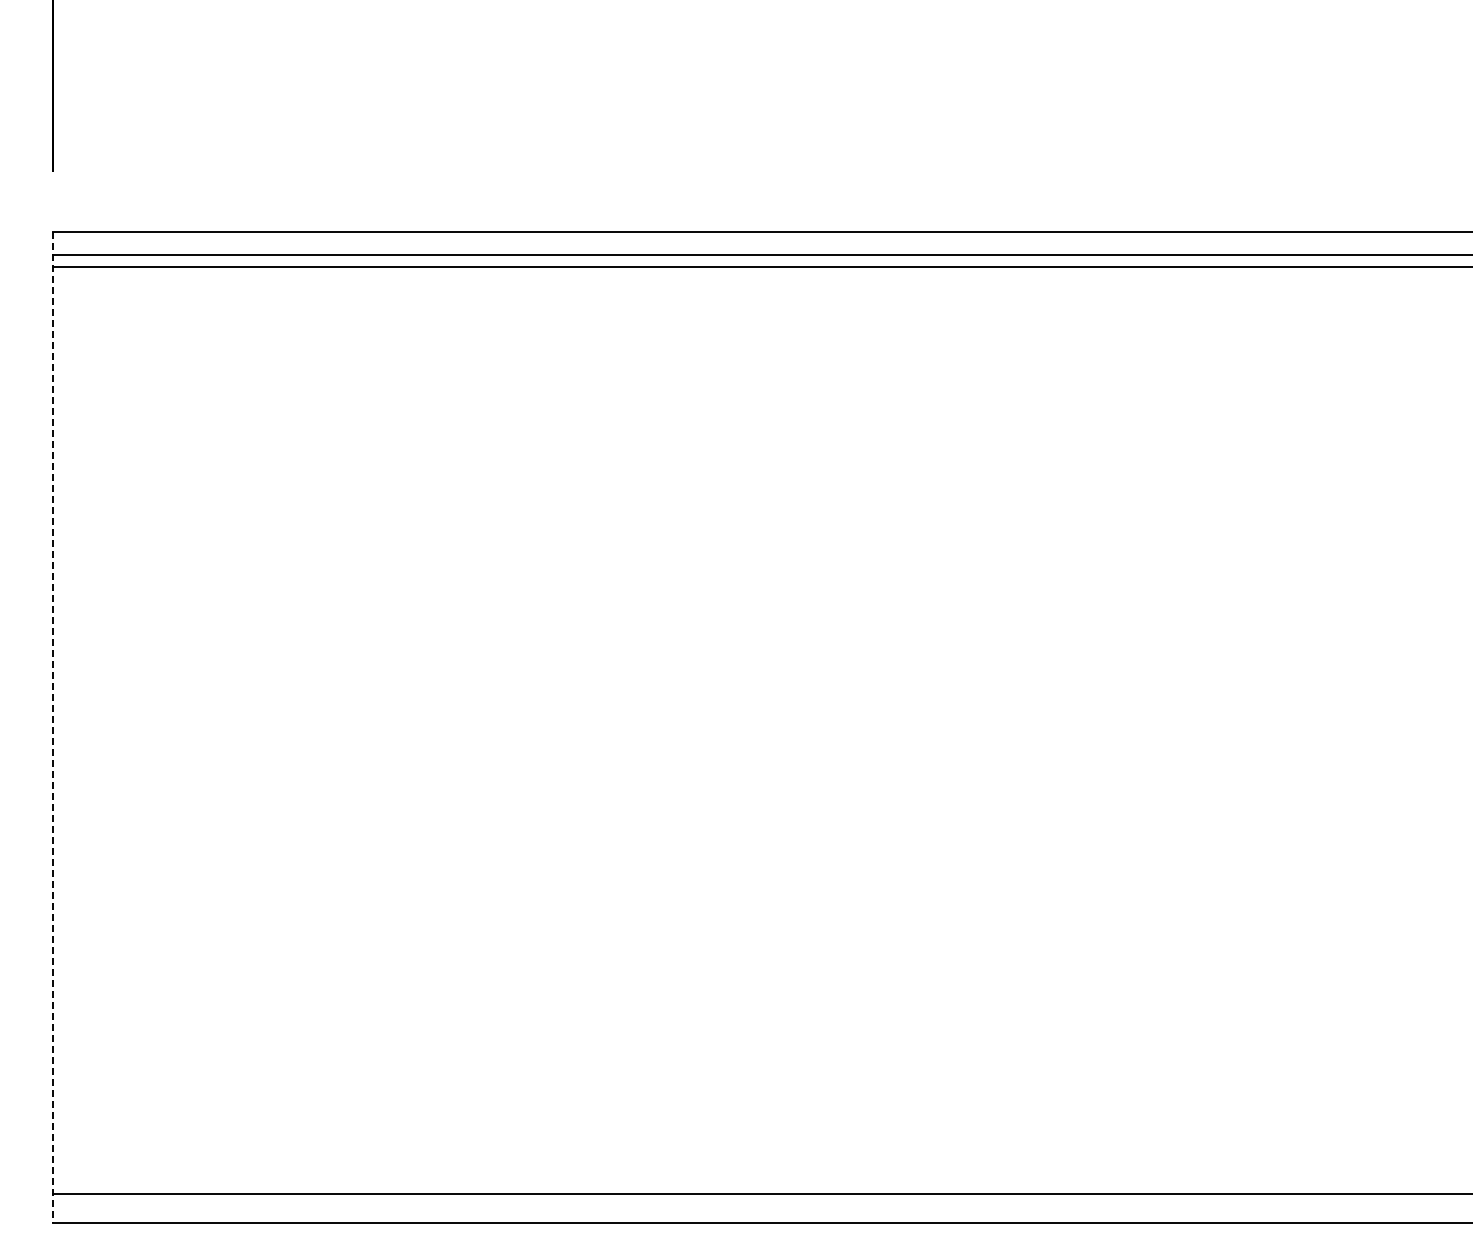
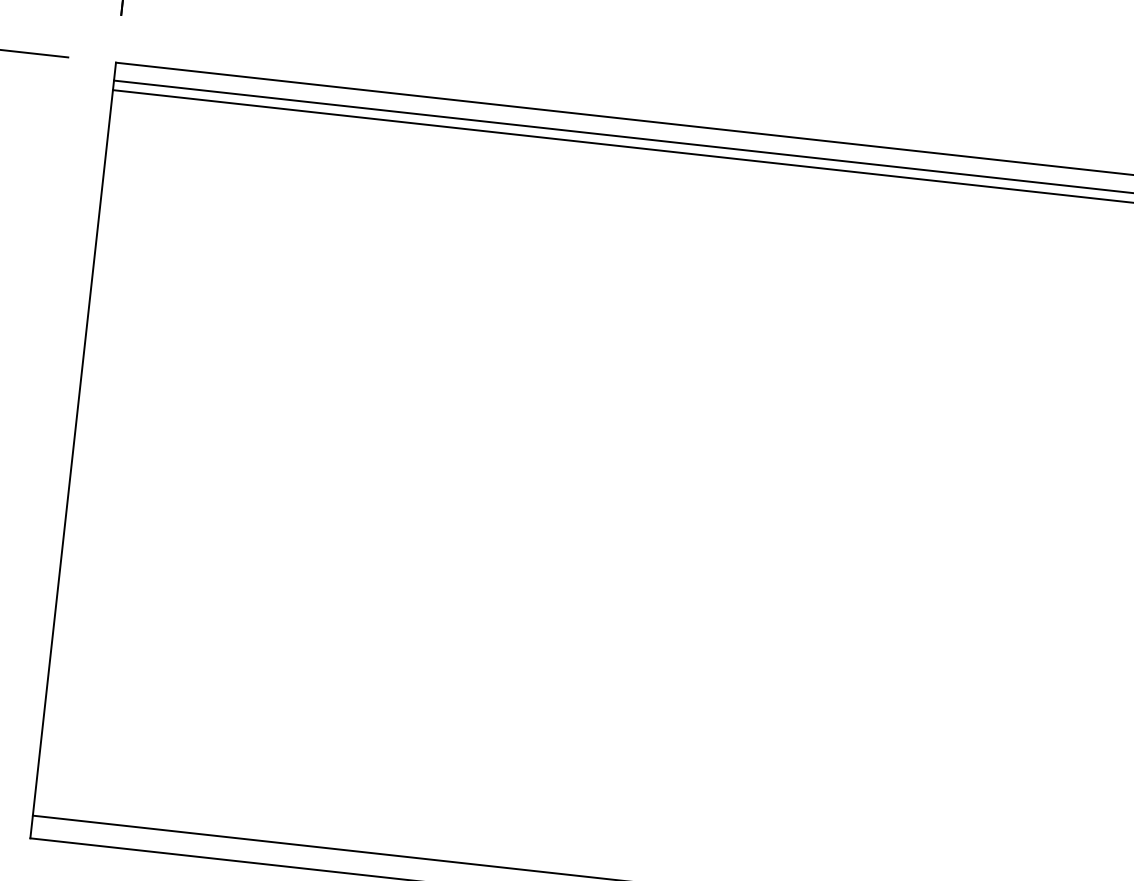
line: (53, 727) -> (73, 450), dashed -> solid

